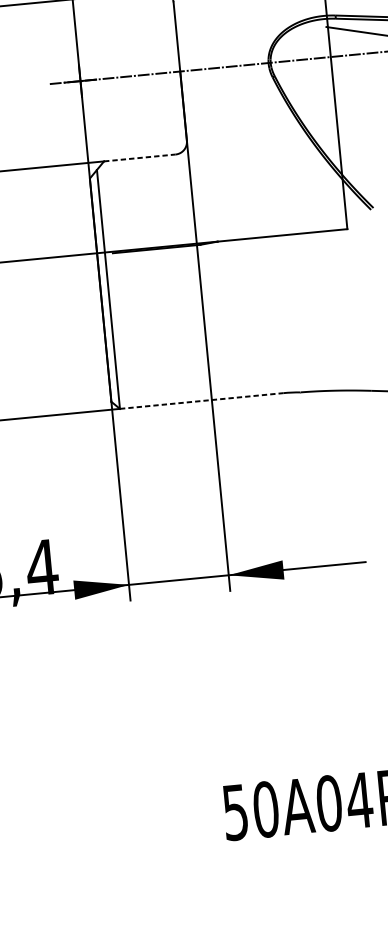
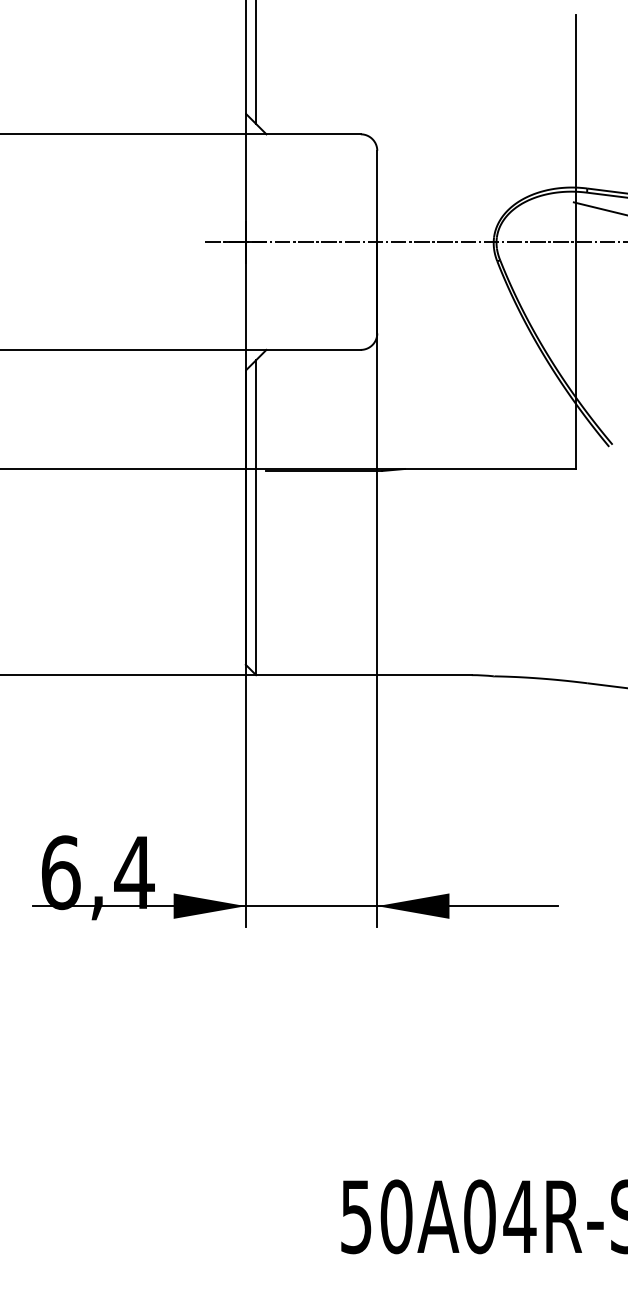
line: (140, 157) -> (314, 349), dashed -> solid
line: (201, 401) -> (363, 675), dashed -> solid

